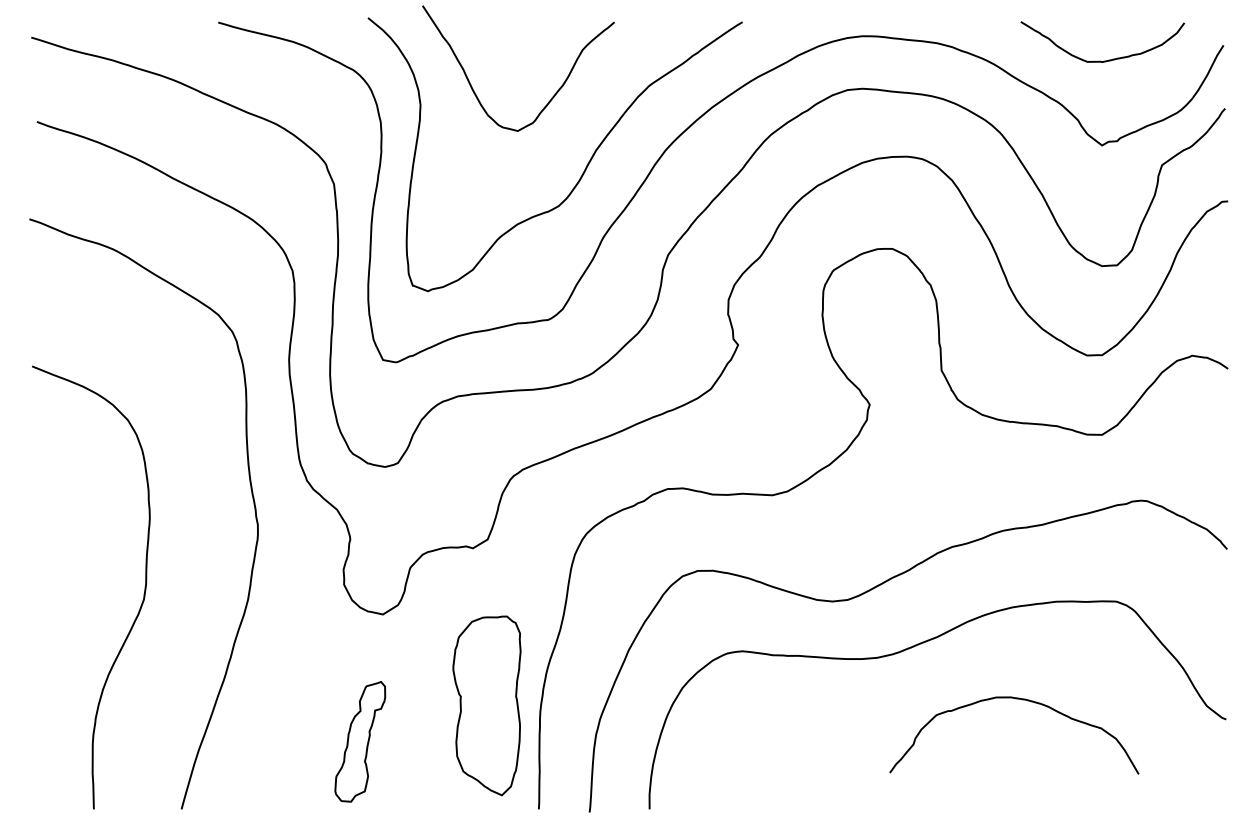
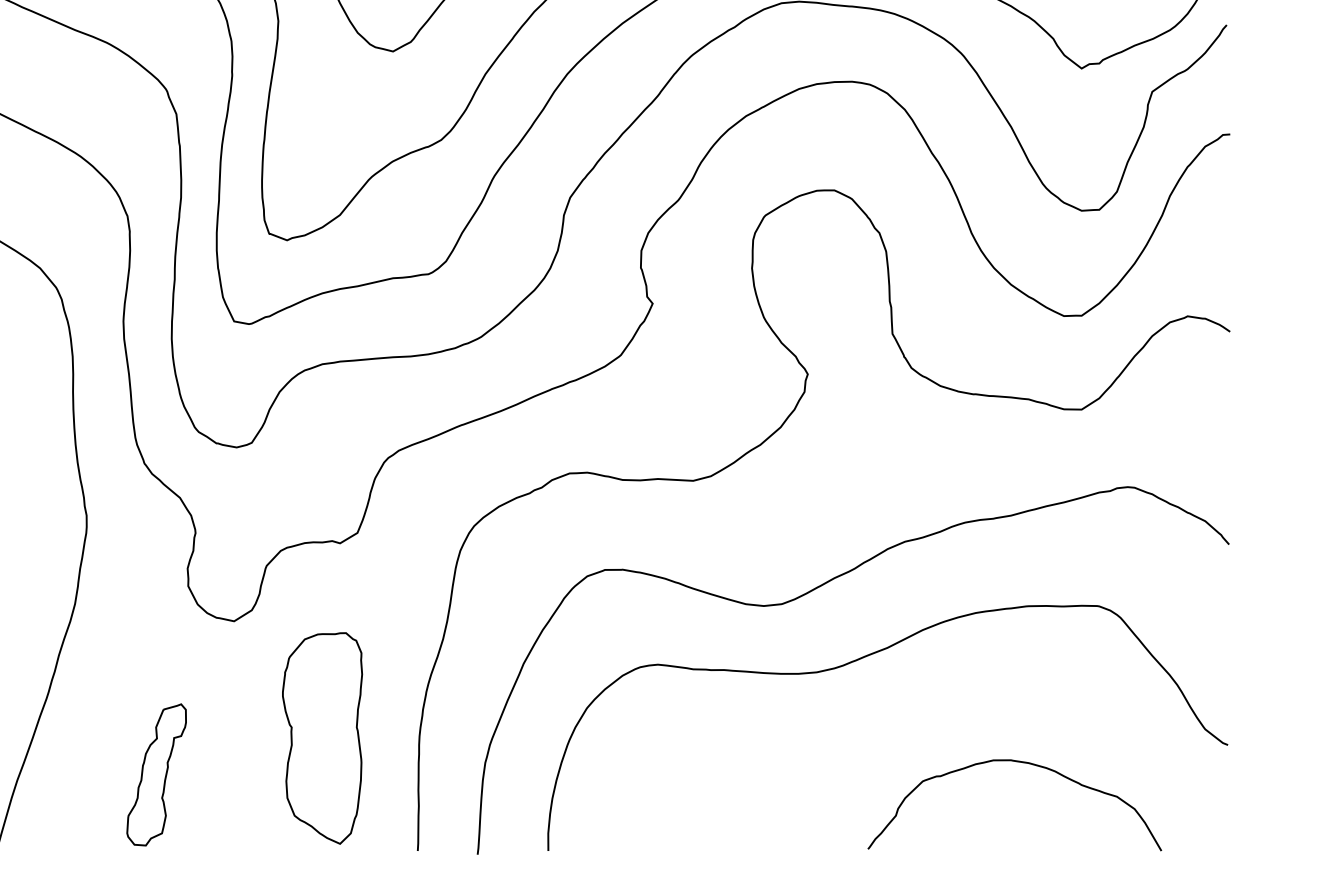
curve: (1022, 700) -> (1024, 763), moved
part: (486, 705) -> (321, 737), moved
part: (360, 741) -> (156, 774), moved

